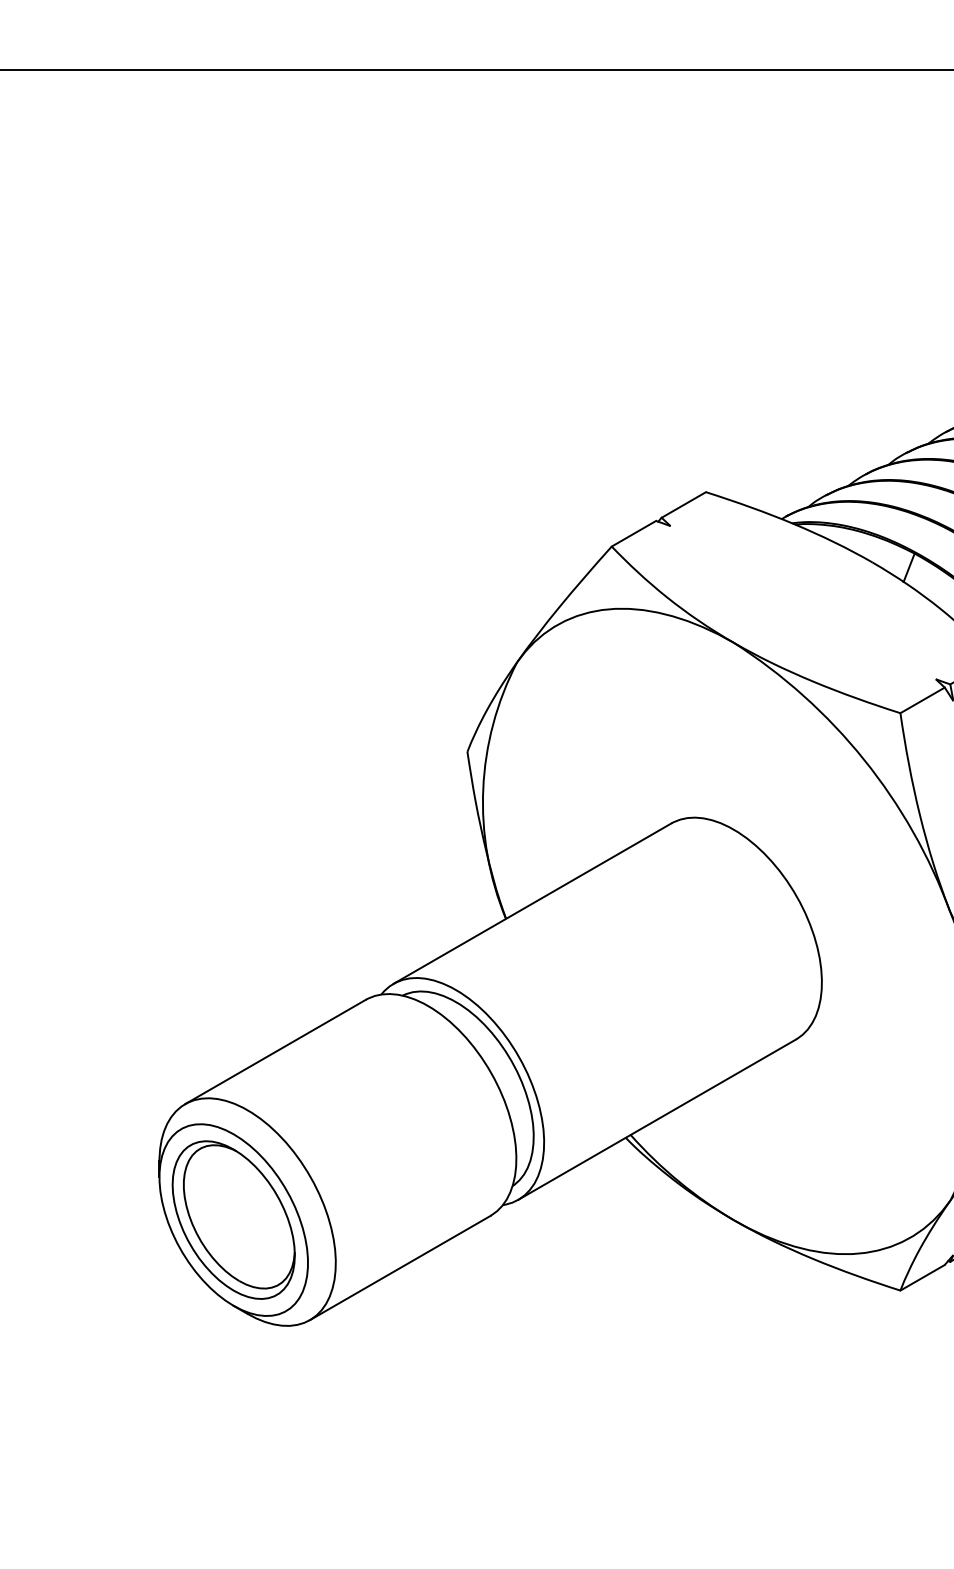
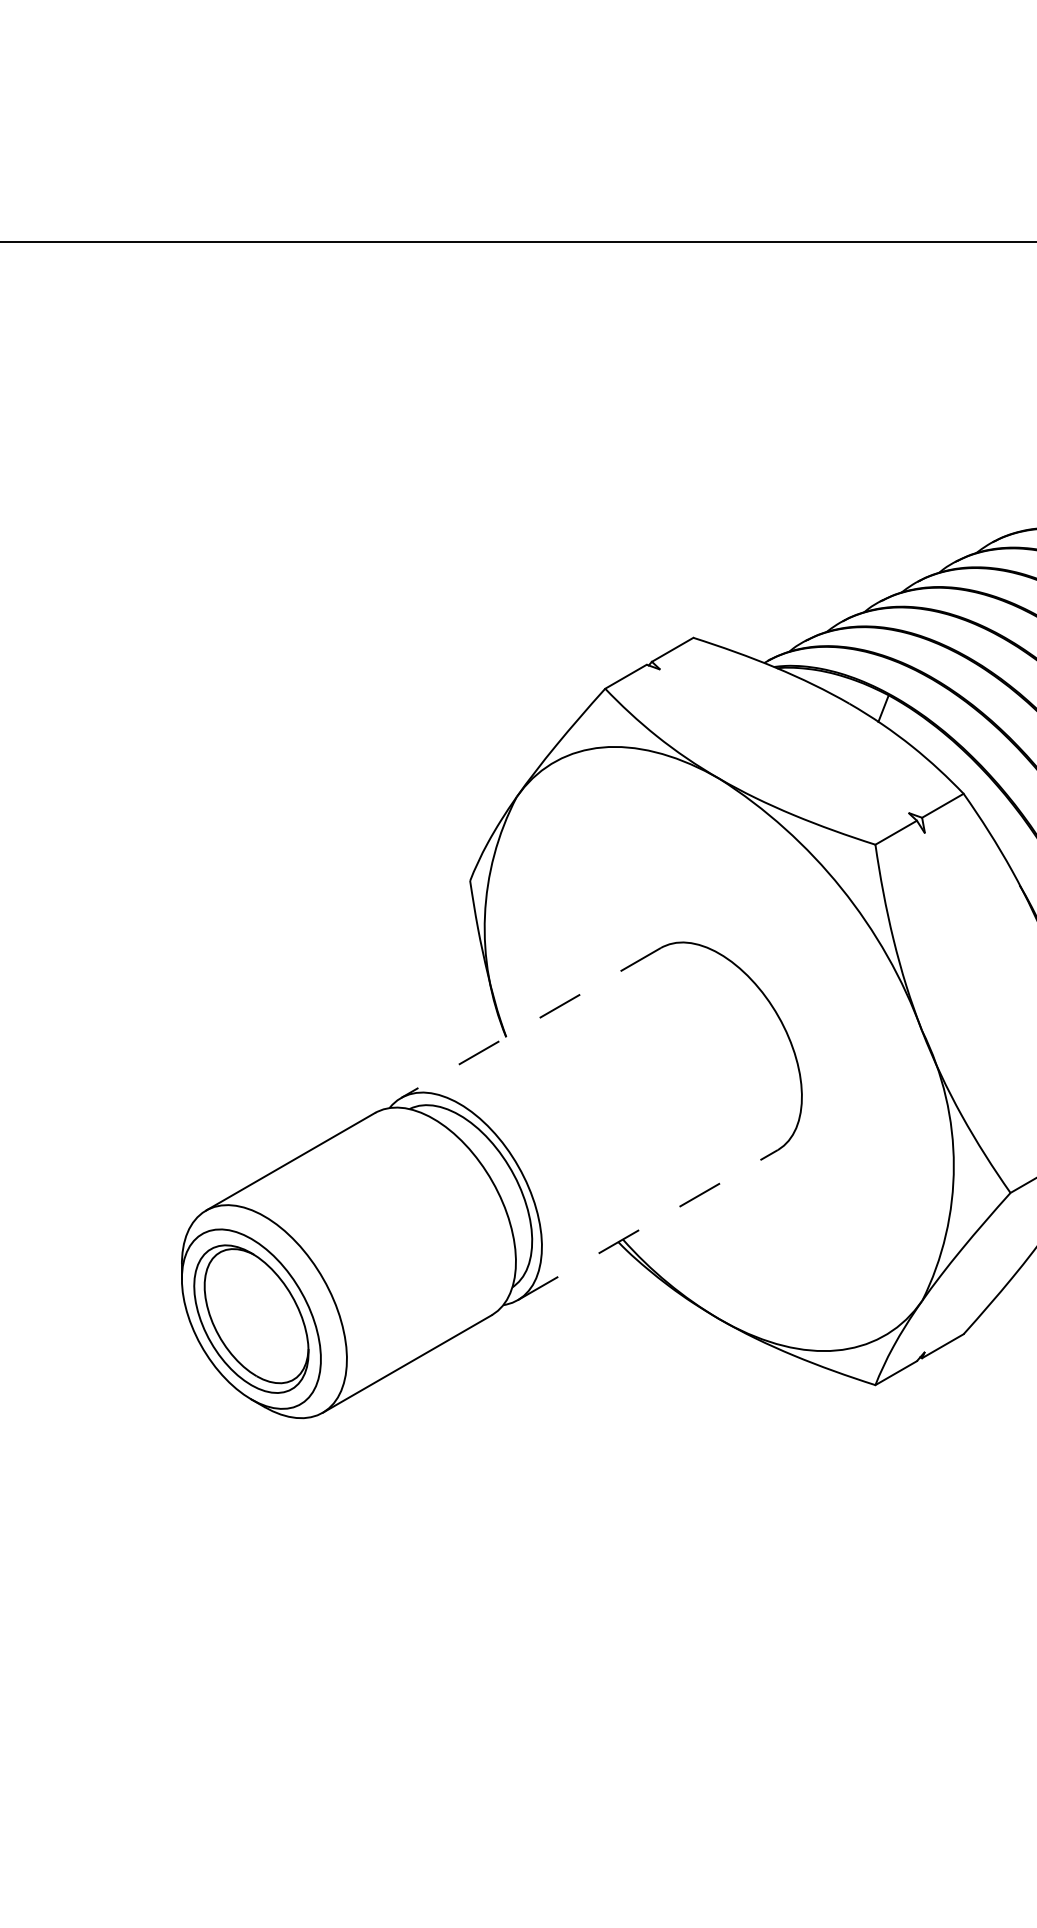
line: (531, 904) -> (530, 1023), solid -> dashed
line: (657, 1118) -> (648, 1224), solid -> dashed

